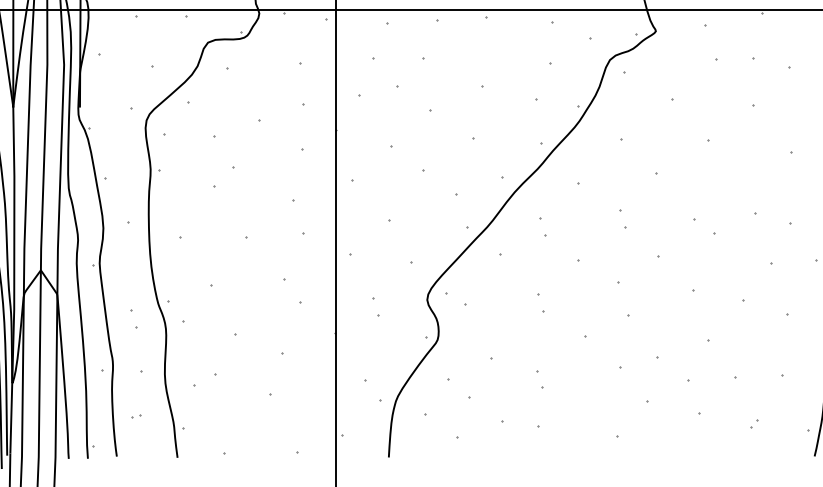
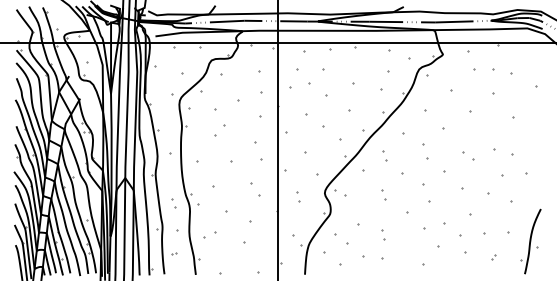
part: (622, 218) -> (425, 151), size x1.6

